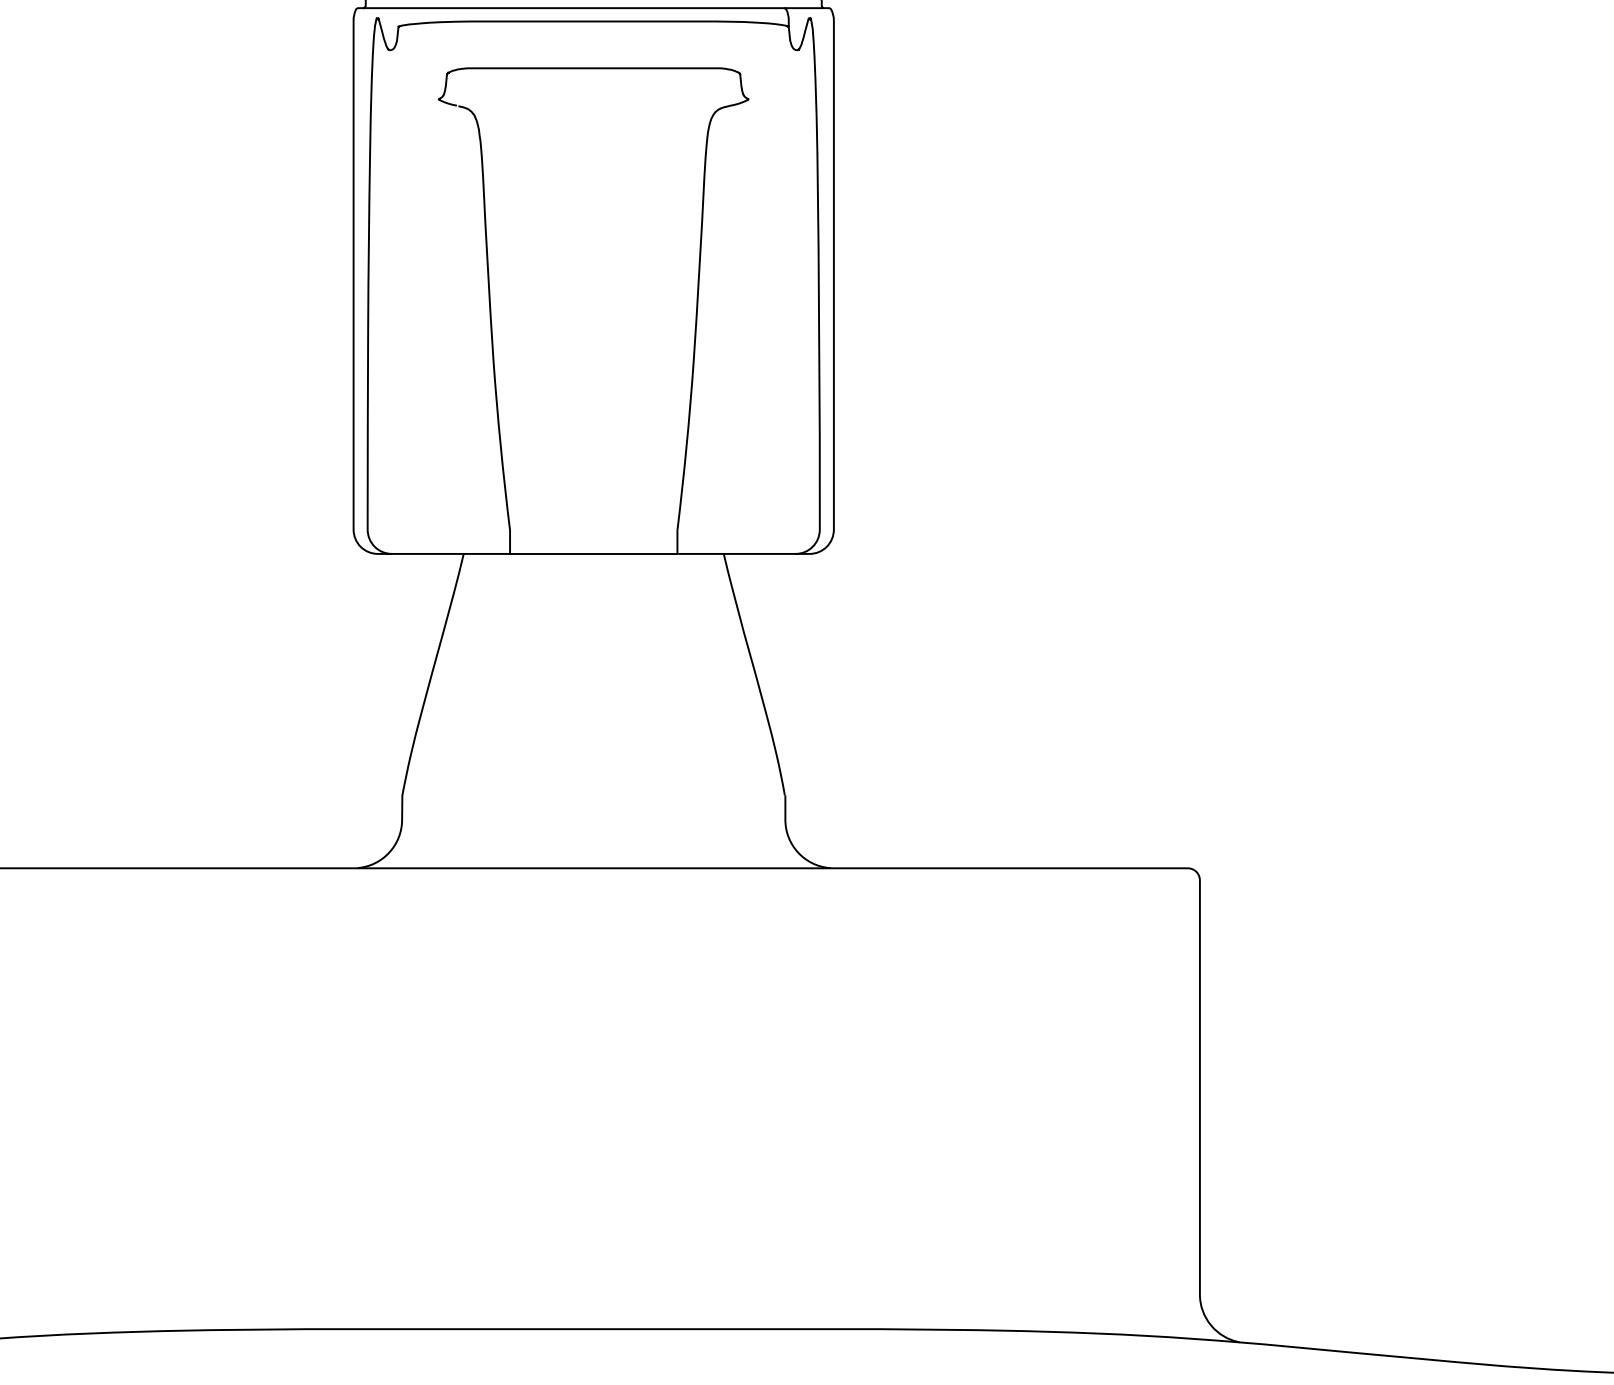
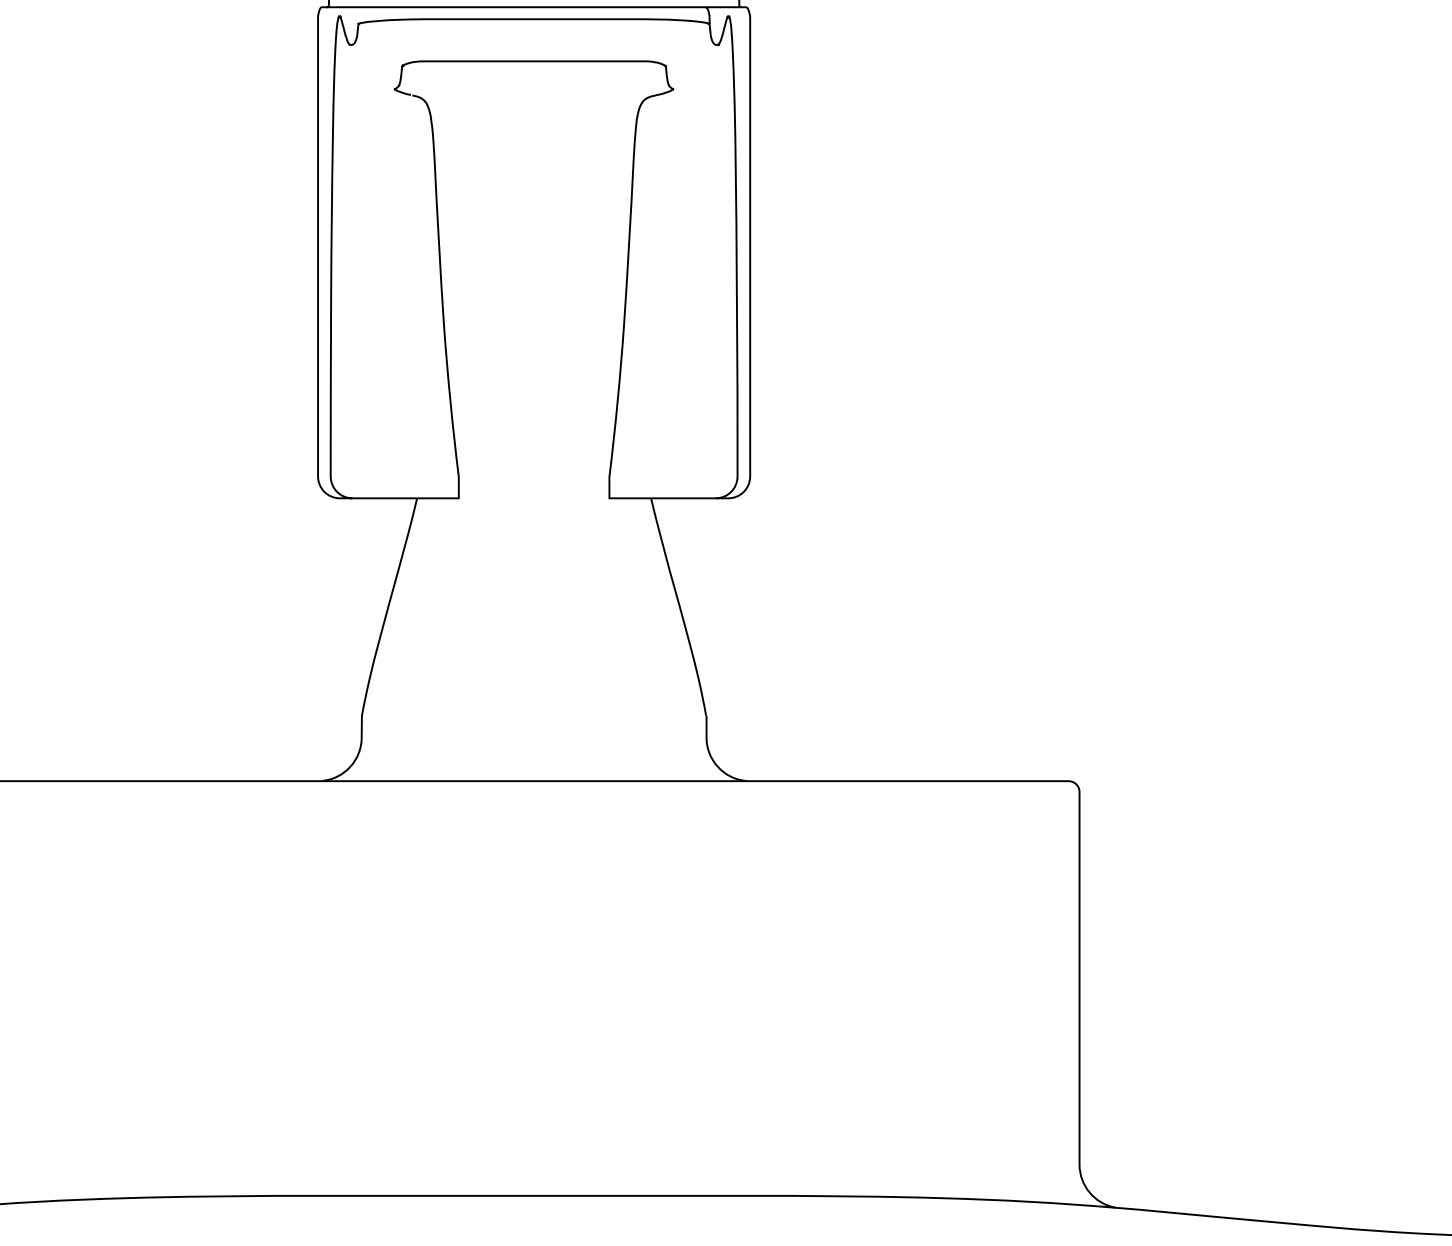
line: (593, 554) -> (533, 498), removed

